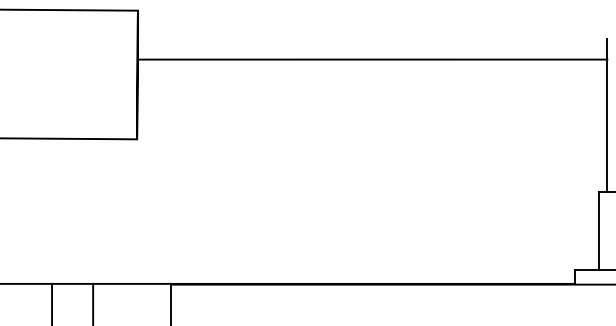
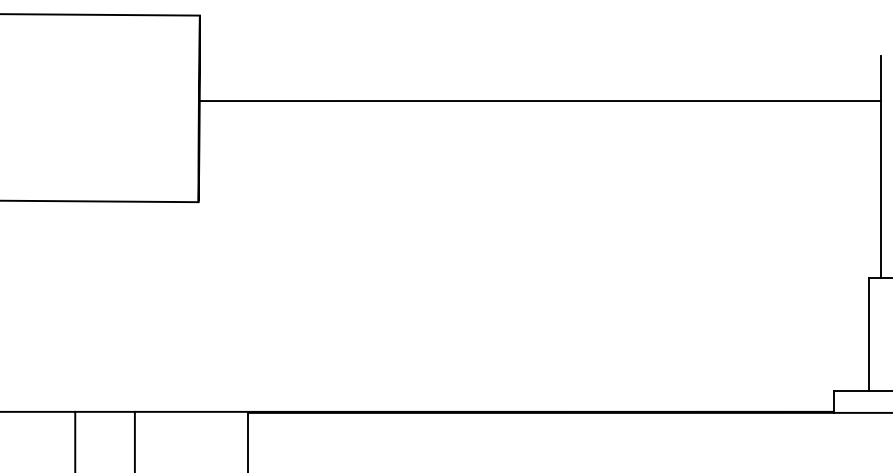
line: (372, 59) -> (540, 100), moved

